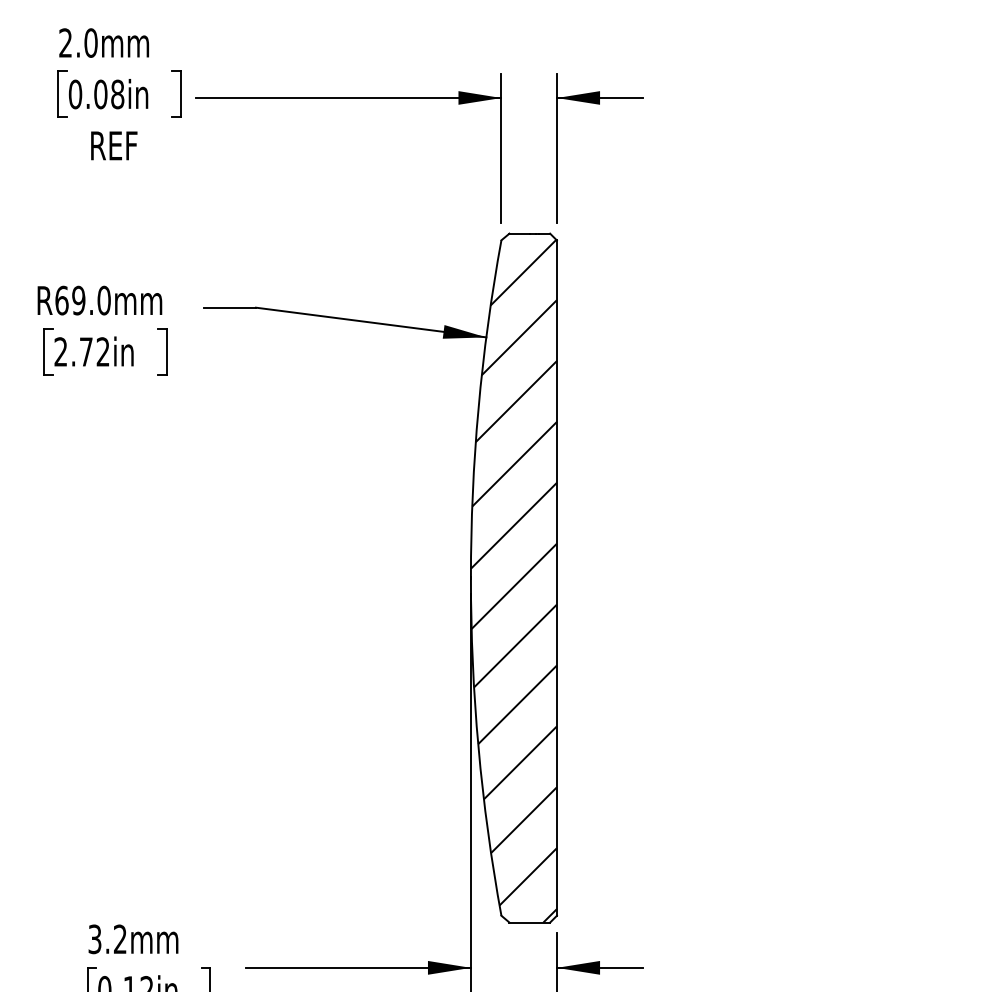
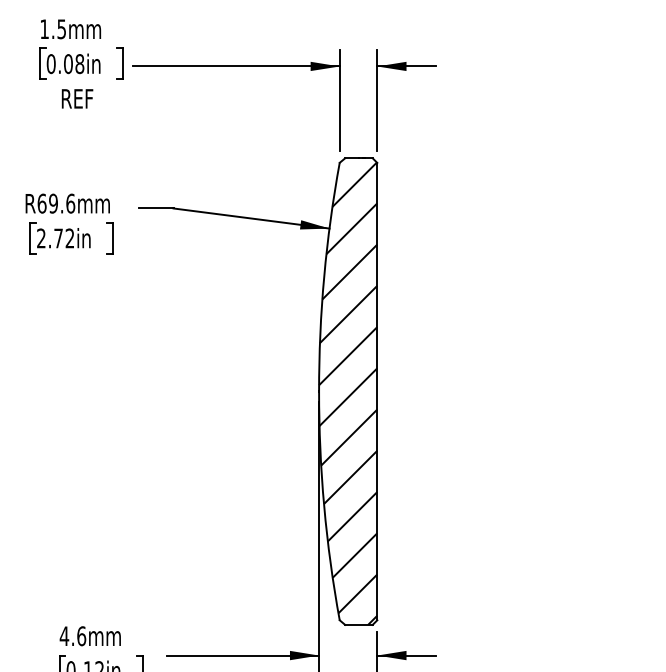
text: (78, 43) -> (53, 29), 2.0mm -> 1.5mm
text: (103, 300) -> (70, 203), R69.0mm -> R69.6mm
text: (106, 939) -> (72, 636), 3.2mm -> 4.6mm

